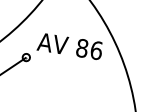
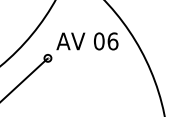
text: (82, 48) -> (99, 41), 86 -> 06

